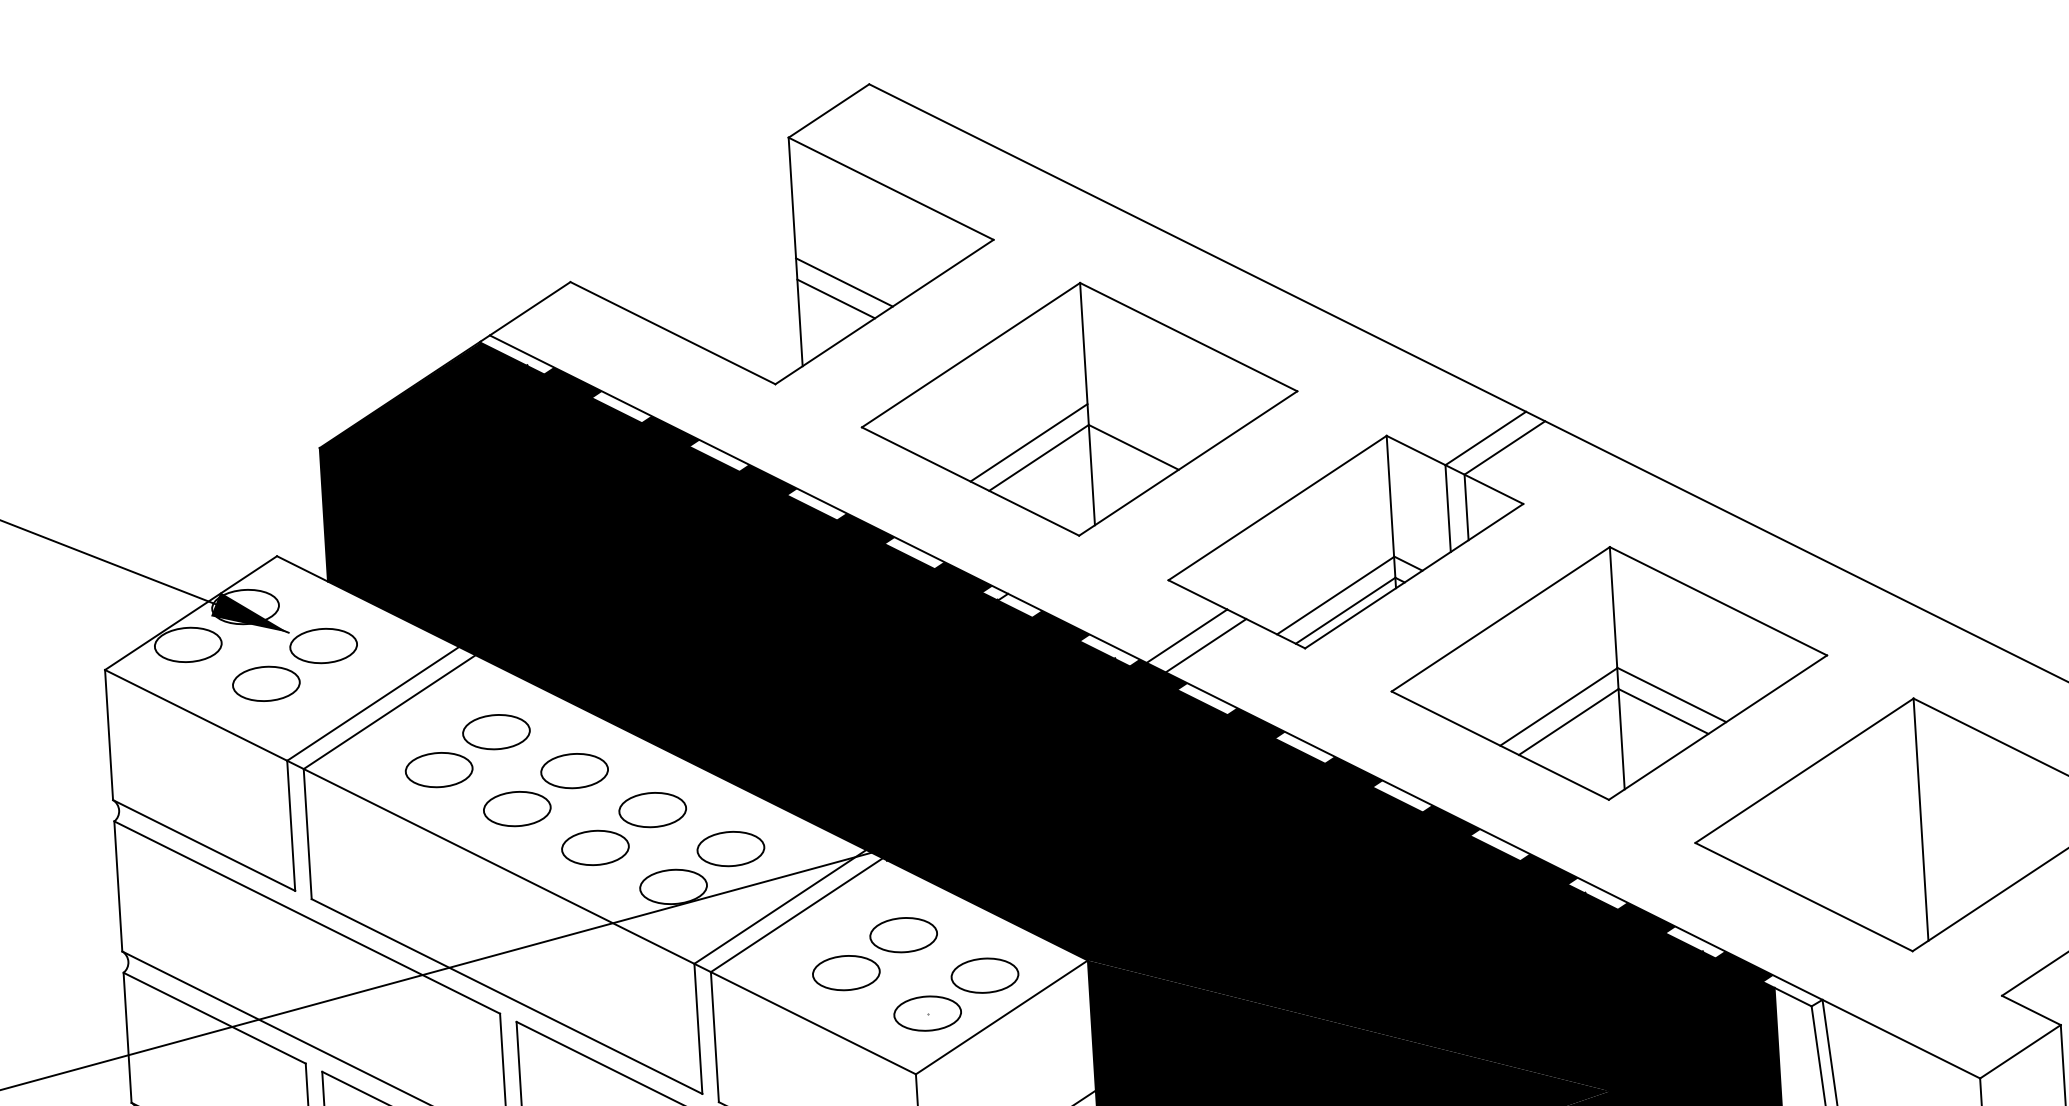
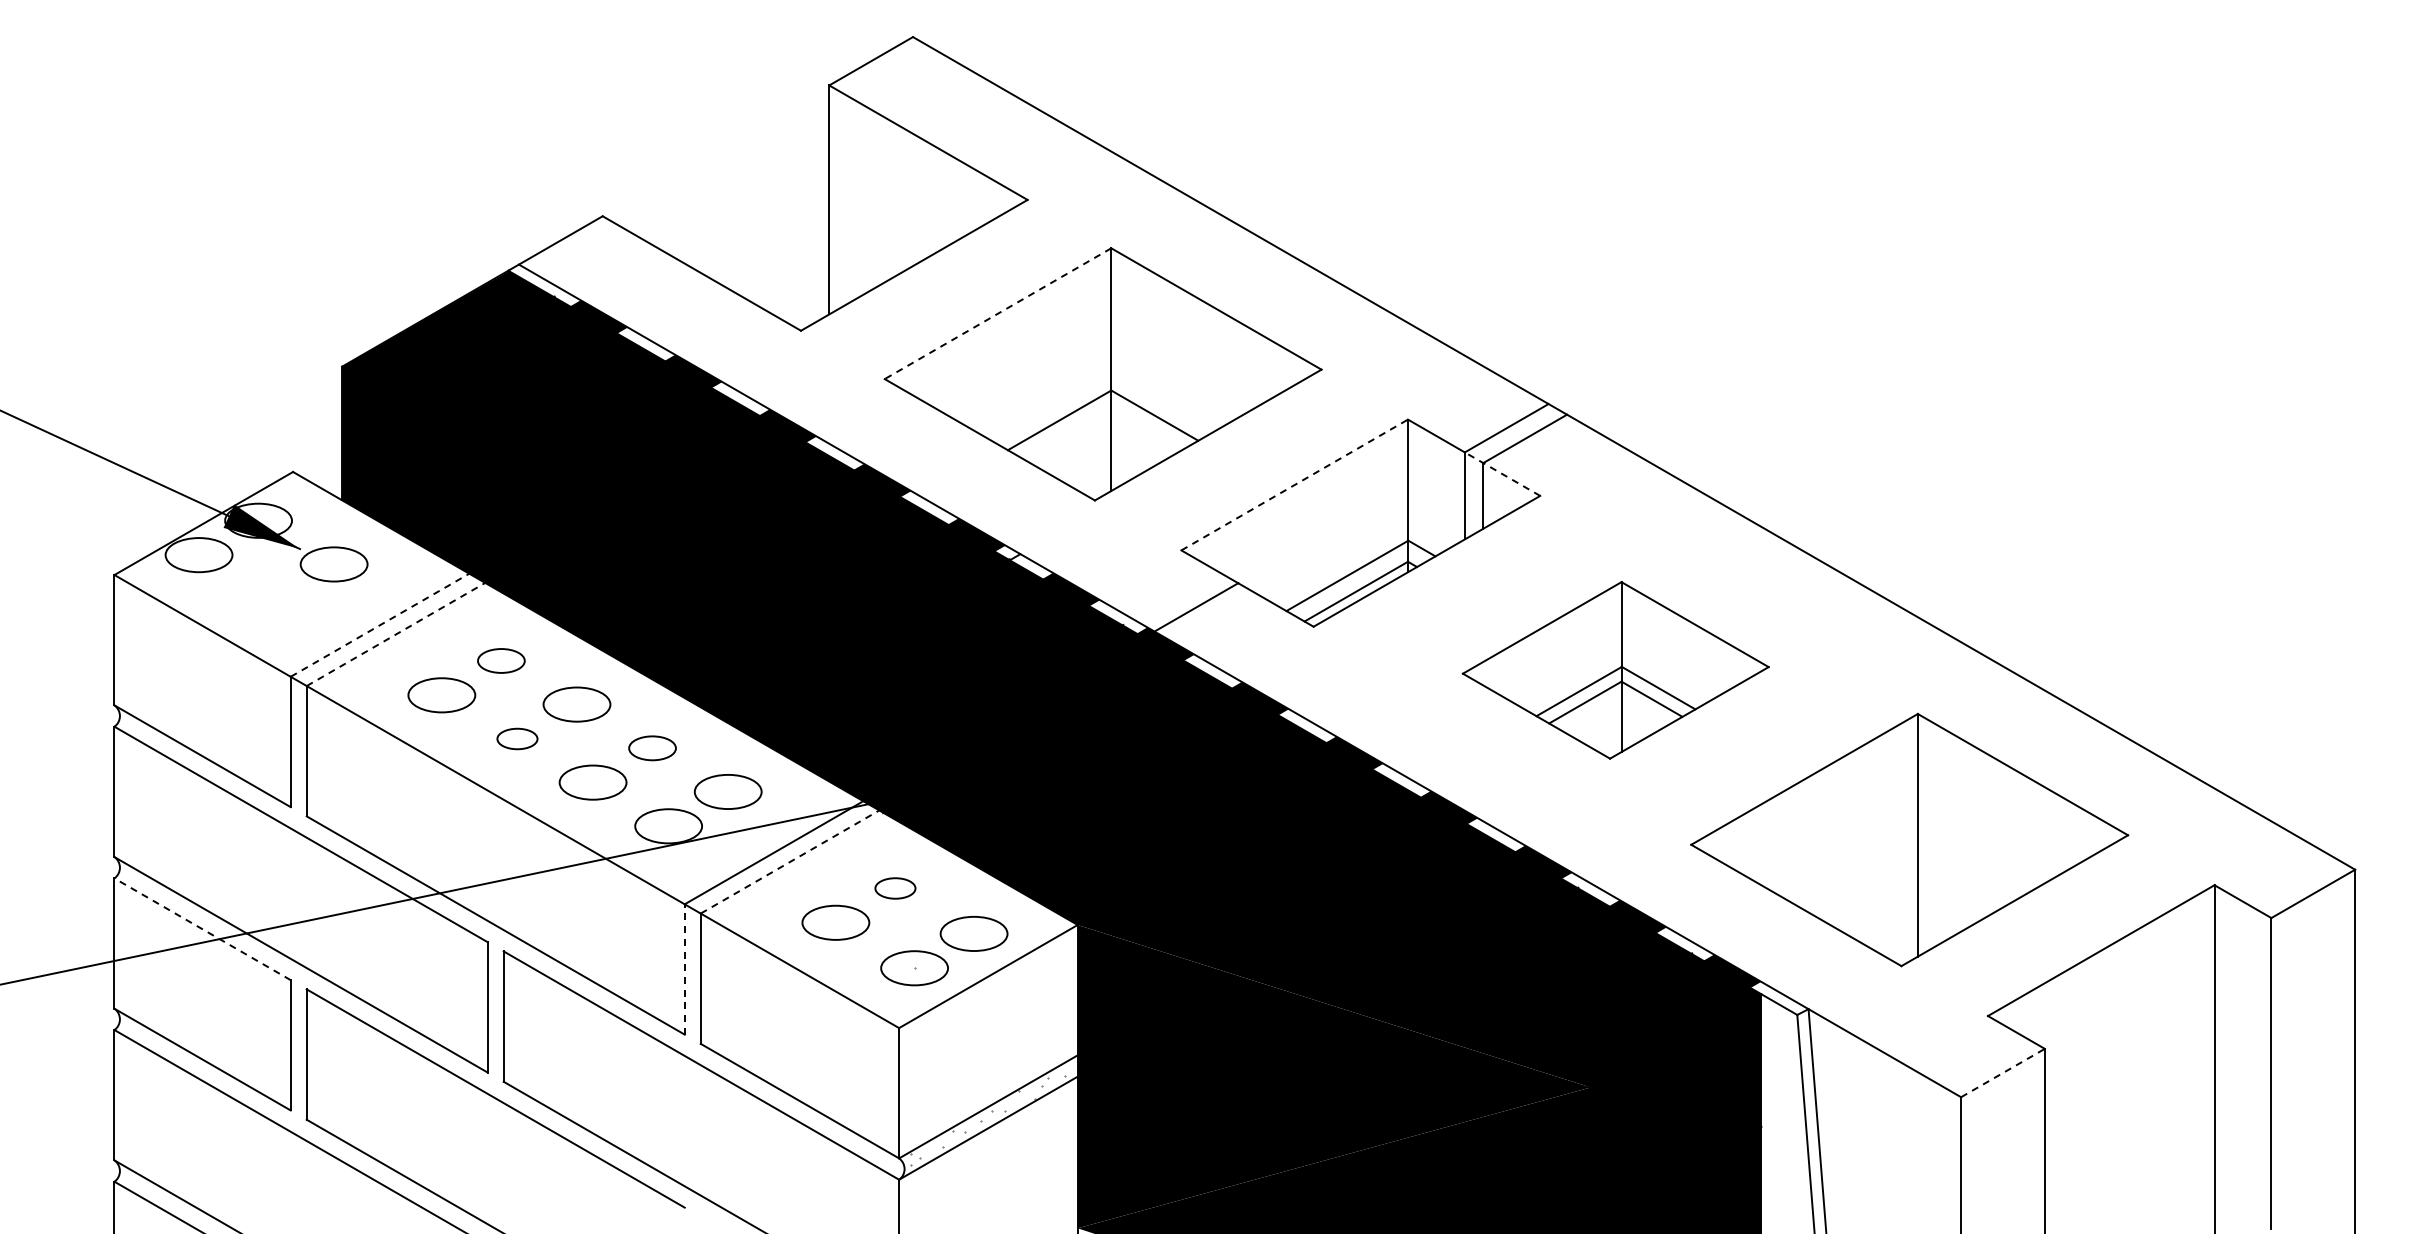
line: (843, 282) -> (875, 233), removed
line: (835, 299) -> (866, 249), removed
line: (971, 354) -> (998, 313), solid -> dashed
line: (1028, 442) -> (1050, 404), removed
line: (1484, 484) -> (1502, 474), solid -> dashed
line: (1277, 508) -> (1294, 485), solid -> dashed
line: (1205, 645) -> (1214, 617), removed
part: (1609, 673) -> (1615, 670), size x0.7
part: (266, 683) -> (274, 598), removed
line: (373, 704) -> (380, 625), solid -> dashed
line: (390, 712) -> (396, 634), solid -> dashed
part: (496, 731) -> (501, 660), size x0.7
part: (517, 808) -> (517, 738), size x0.6
part: (652, 810) -> (652, 748), size x0.7
line: (797, 914) -> (790, 861), solid -> dashed
part: (903, 935) -> (895, 888), size x0.6
line: (214, 1018) -> (202, 929), solid -> dashed
line: (698, 1027) -> (684, 968), solid -> dashed
line: (2020, 1051) -> (2003, 1072), solid -> dashed

